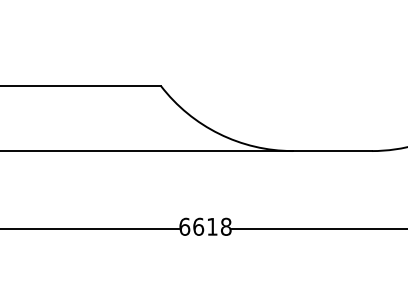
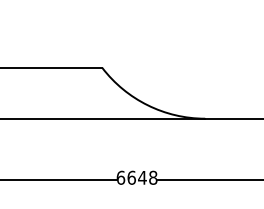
text: (212, 226) -> (142, 177), 6618 -> 6648

